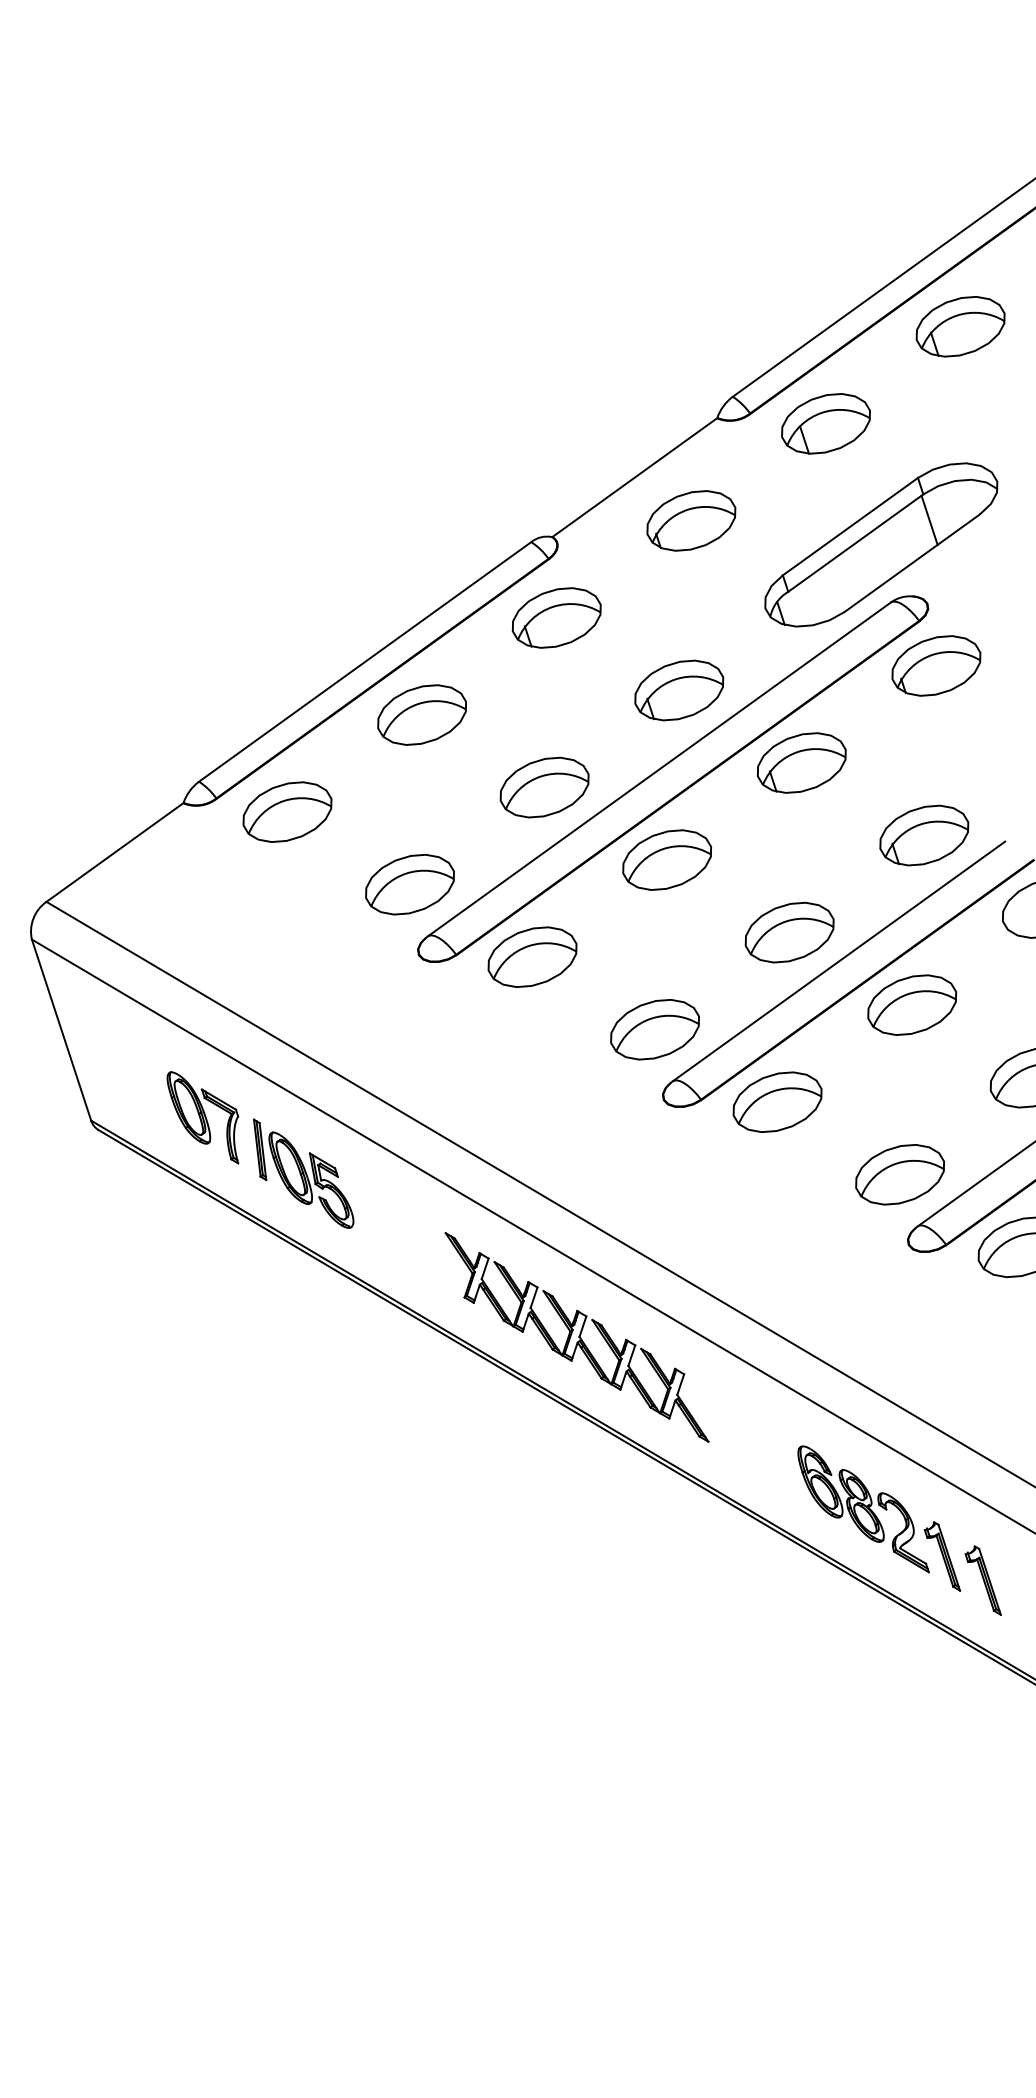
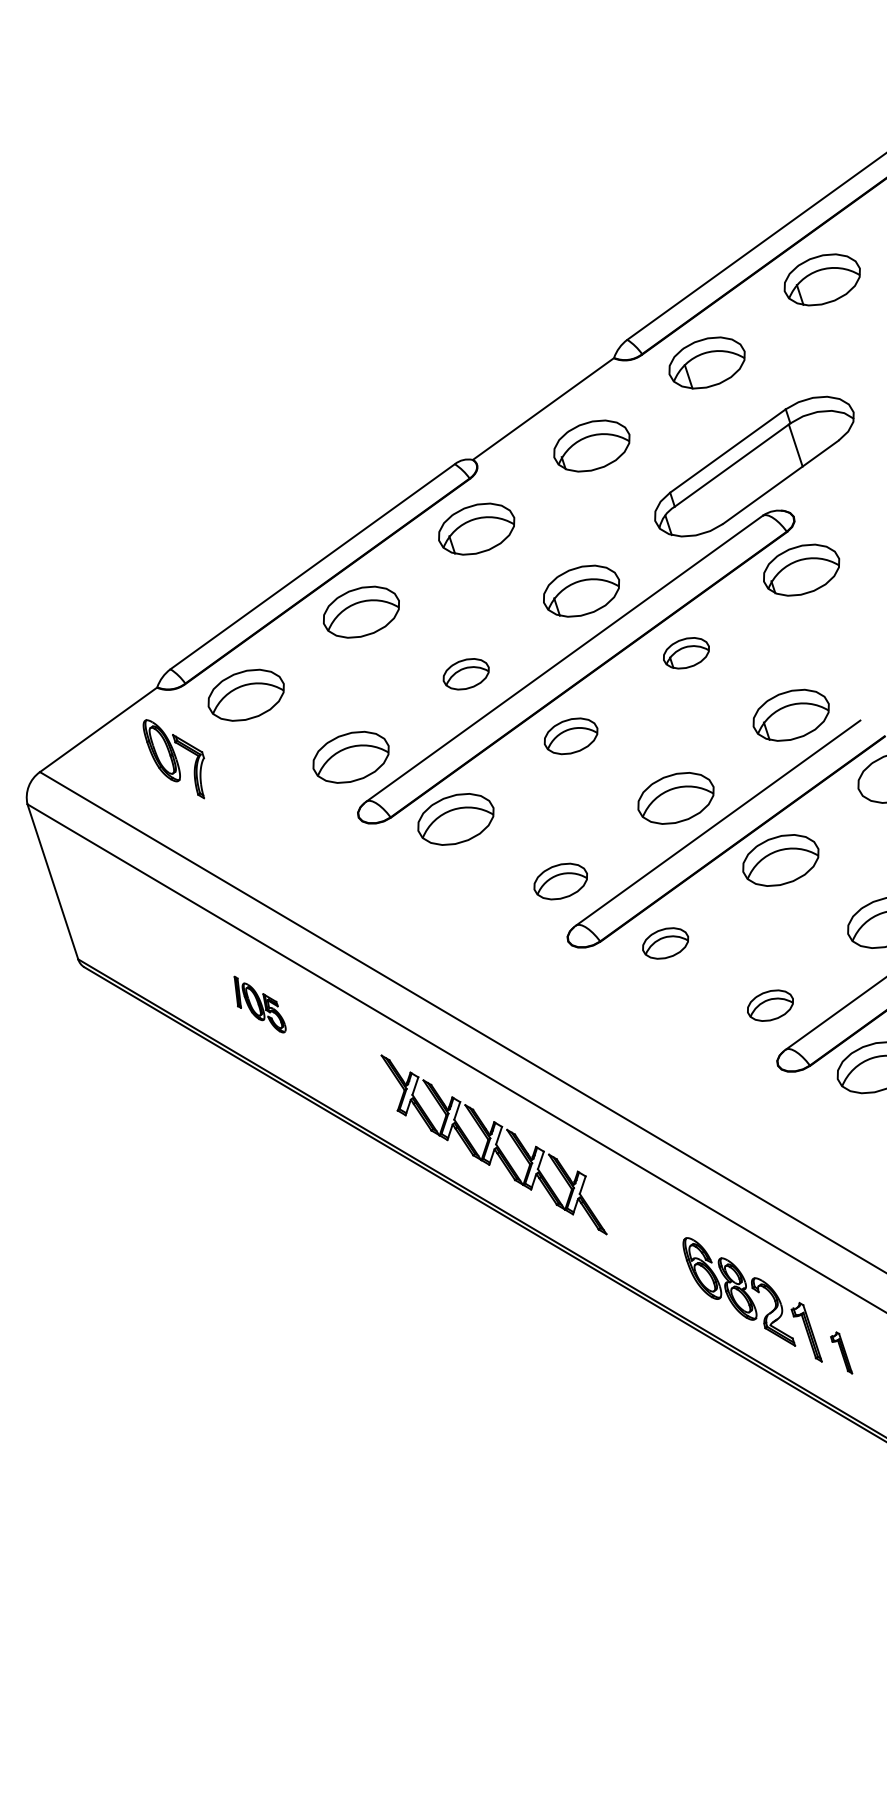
part: (801, 762) -> (686, 652), size x0.6
part: (544, 787) -> (466, 674), size x0.6
part: (666, 859) -> (570, 735), size x0.7
part: (654, 1029) -> (560, 881), size x0.7
part: (777, 1101) -> (665, 942), size x0.6
part: (202, 1117) -> (173, 758), moved
part: (303, 1173) -> (259, 1004), size x0.6
part: (899, 1174) -> (769, 1005), size x0.6
part: (982, 1580) -> (841, 1352), size x0.7

